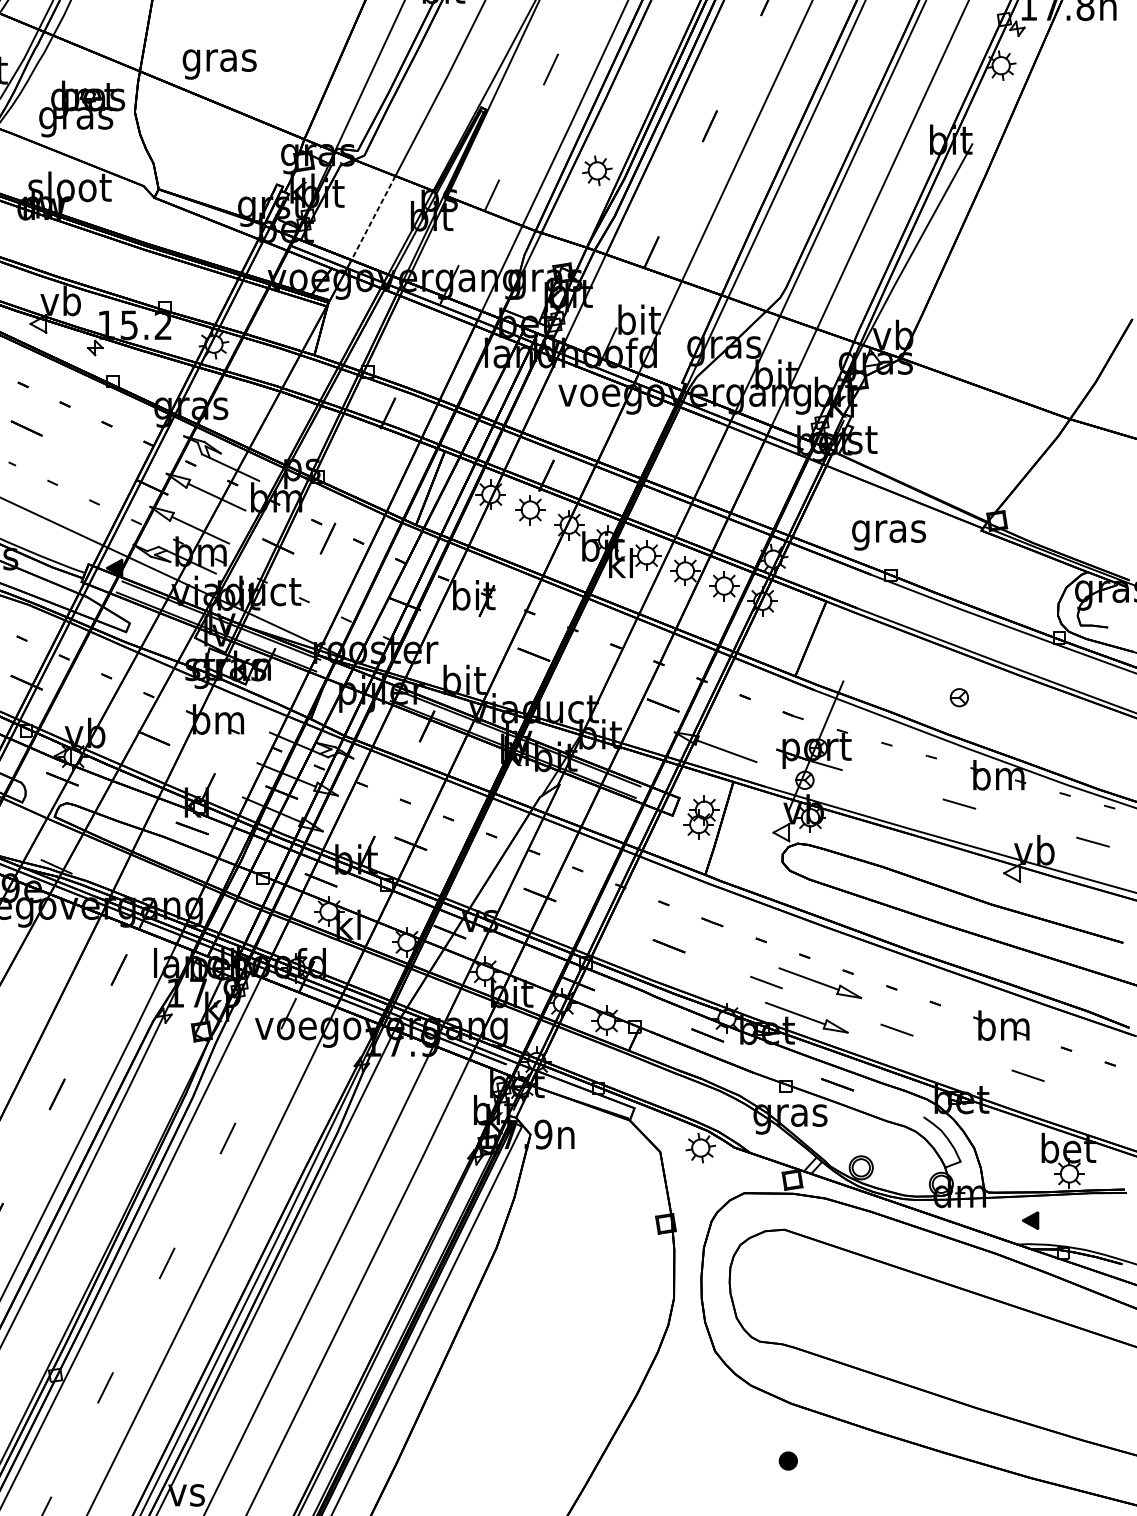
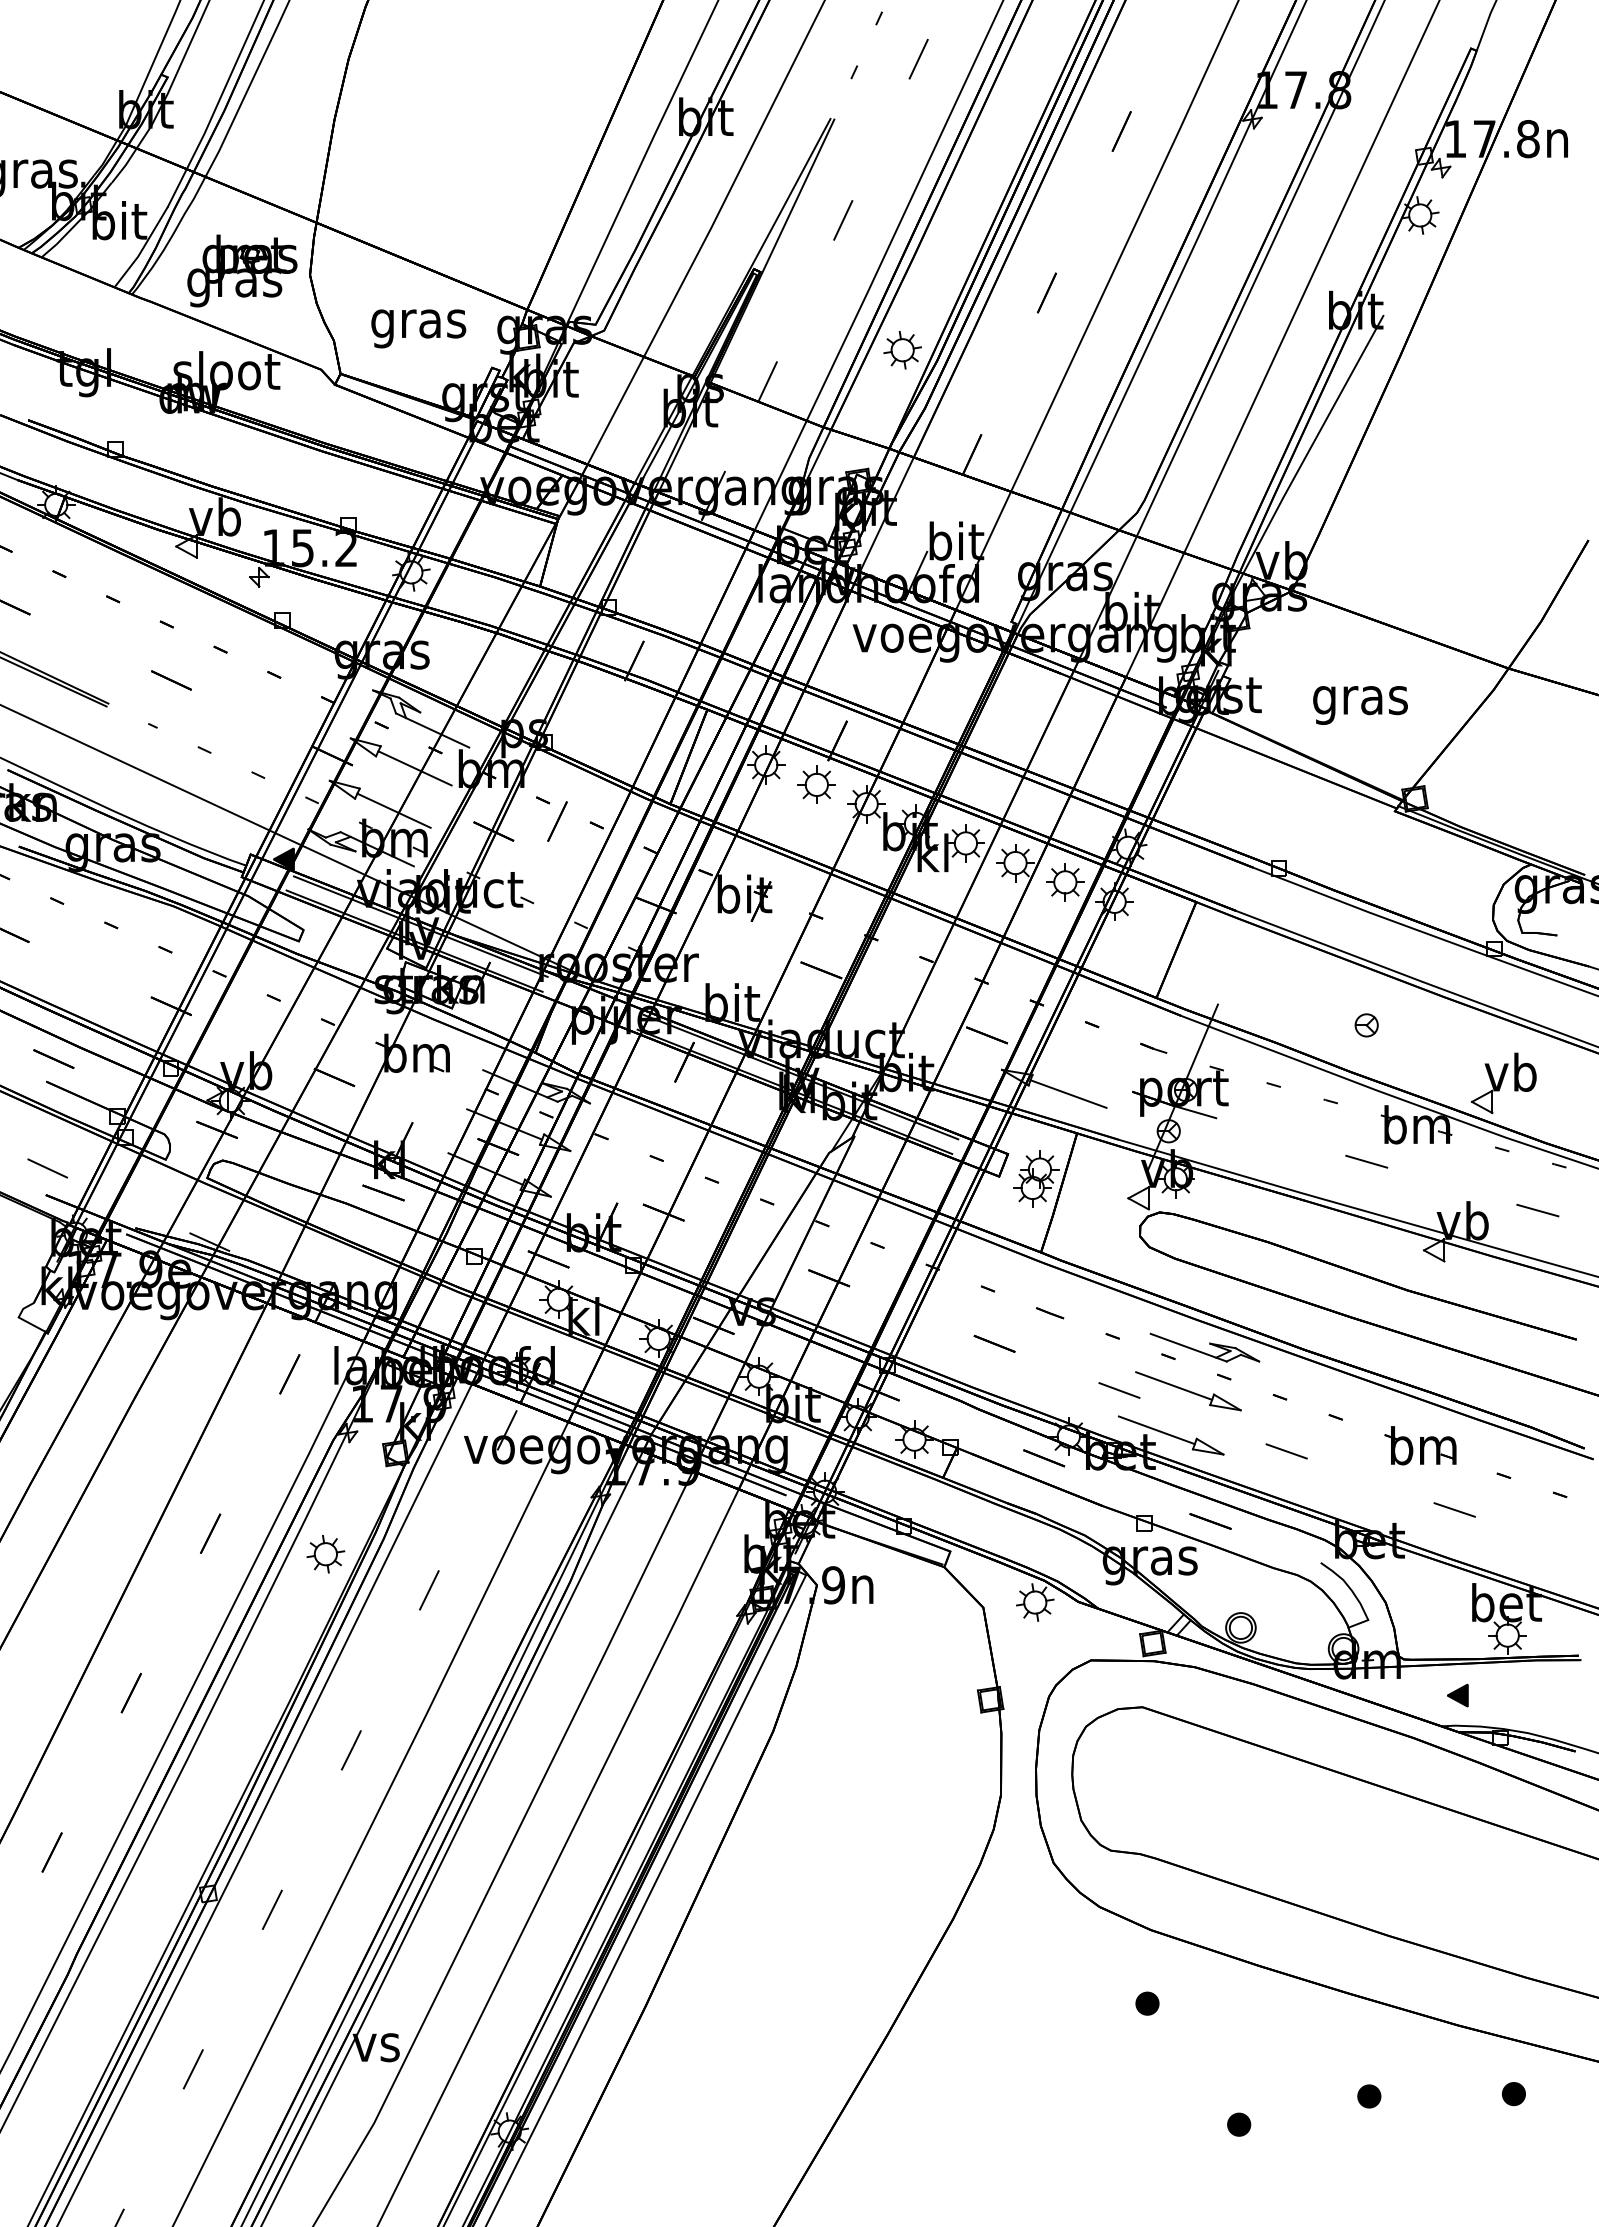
text: (219, 64) -> (418, 328), moved
line: (373, 217) -> (615, 410), dashed -> solid
text: (889, 535) -> (1360, 705), moved
part: (1066, 743) -> (1503, 1083), added
part: (832, 949) -> (1204, 1347), added
part: (146, 1110) -> (325, 1554), added

